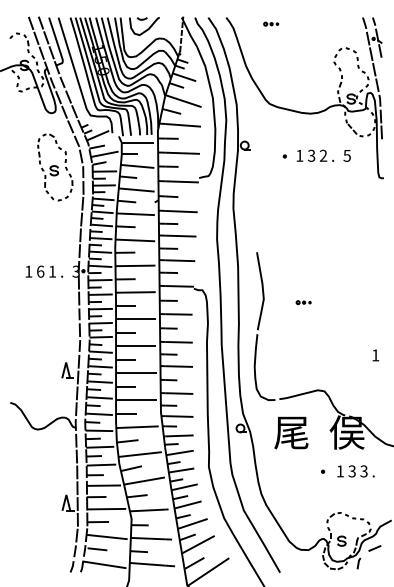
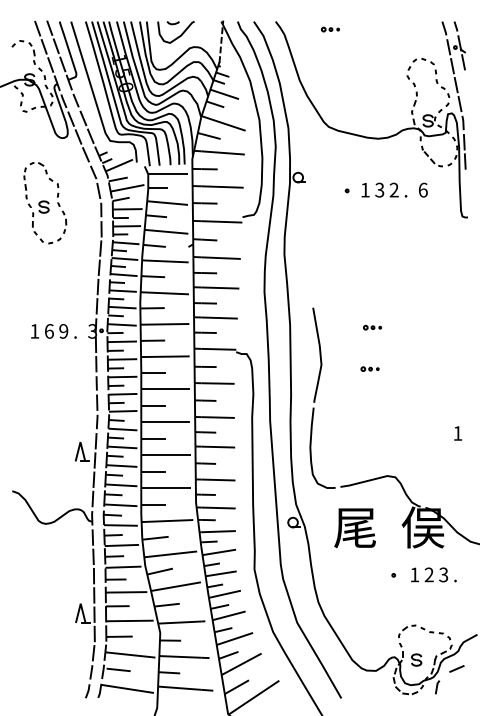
text: (346, 155) -> (422, 189), 5 -> 6
part: (55, 167) -> (45, 203), moved
part: (305, 268) -> (372, 327), added
text: (52, 271) -> (63, 331), 1 -> 9
text: (351, 471) -> (428, 575), 3 -> 2

